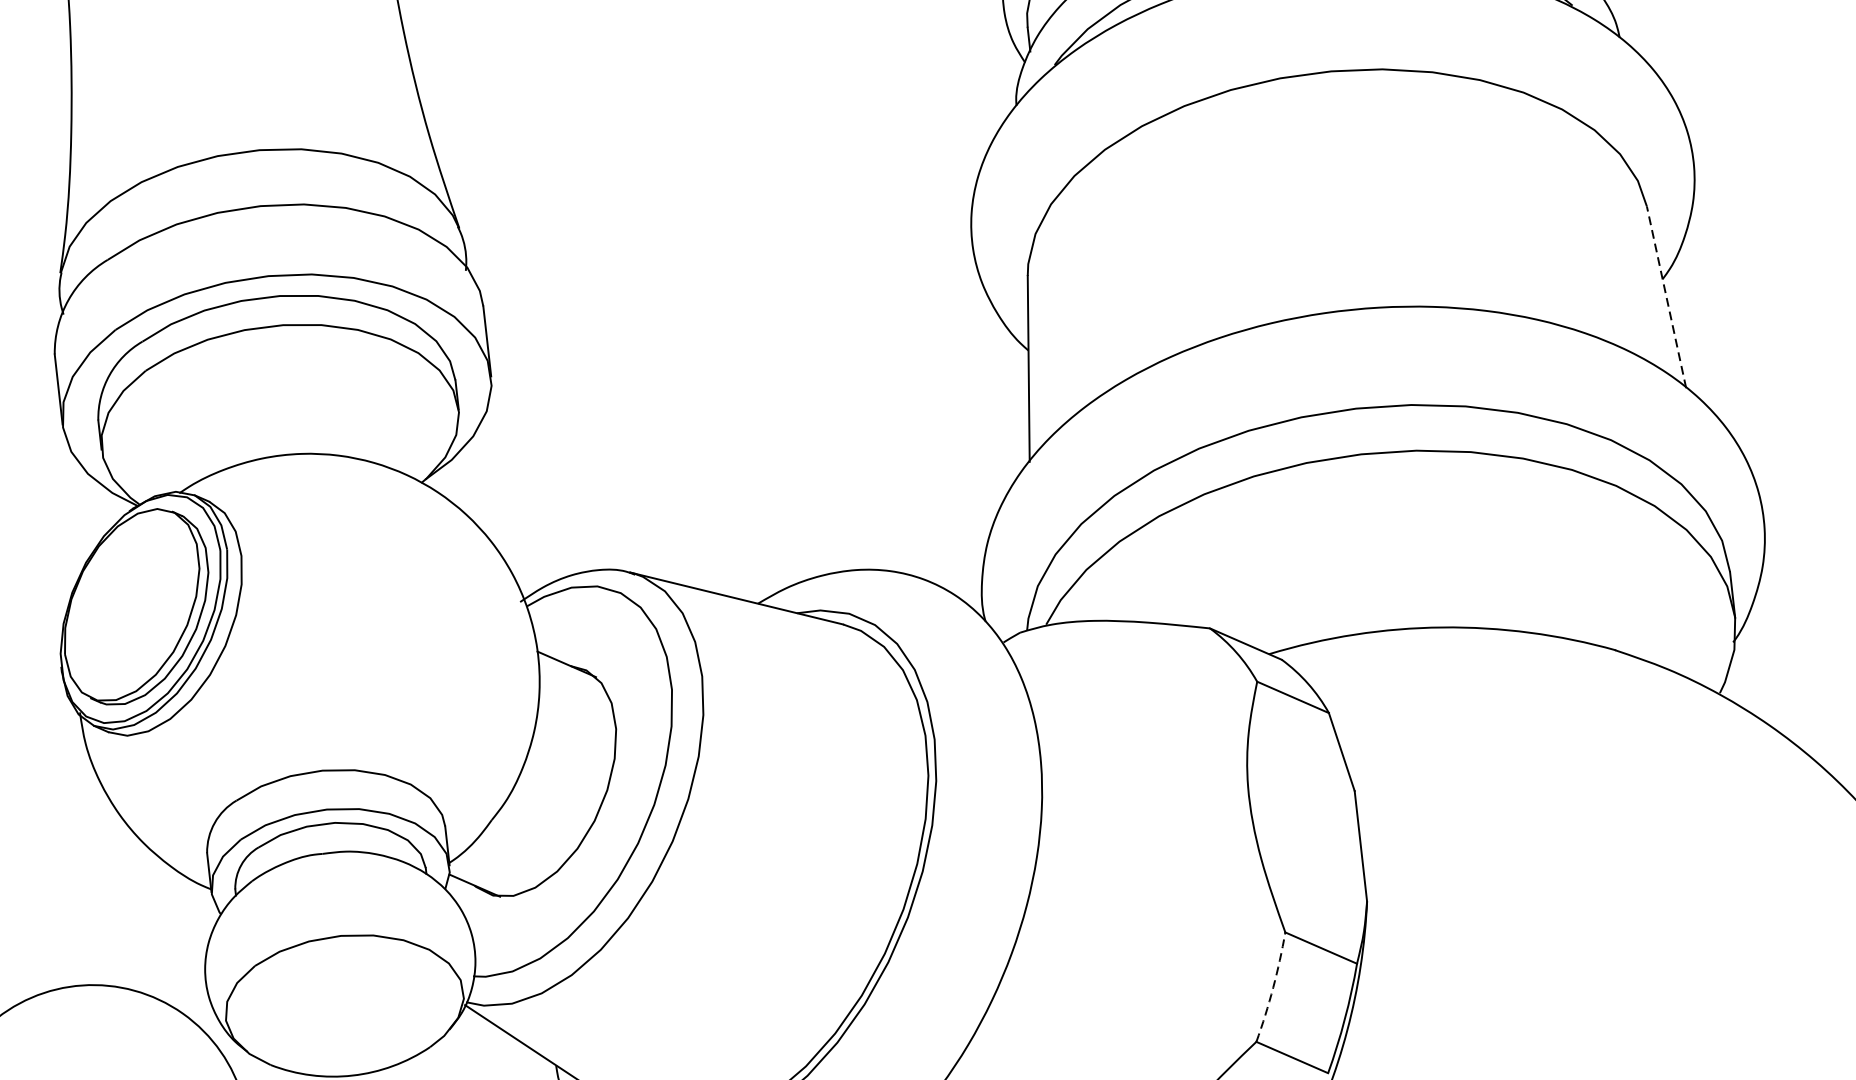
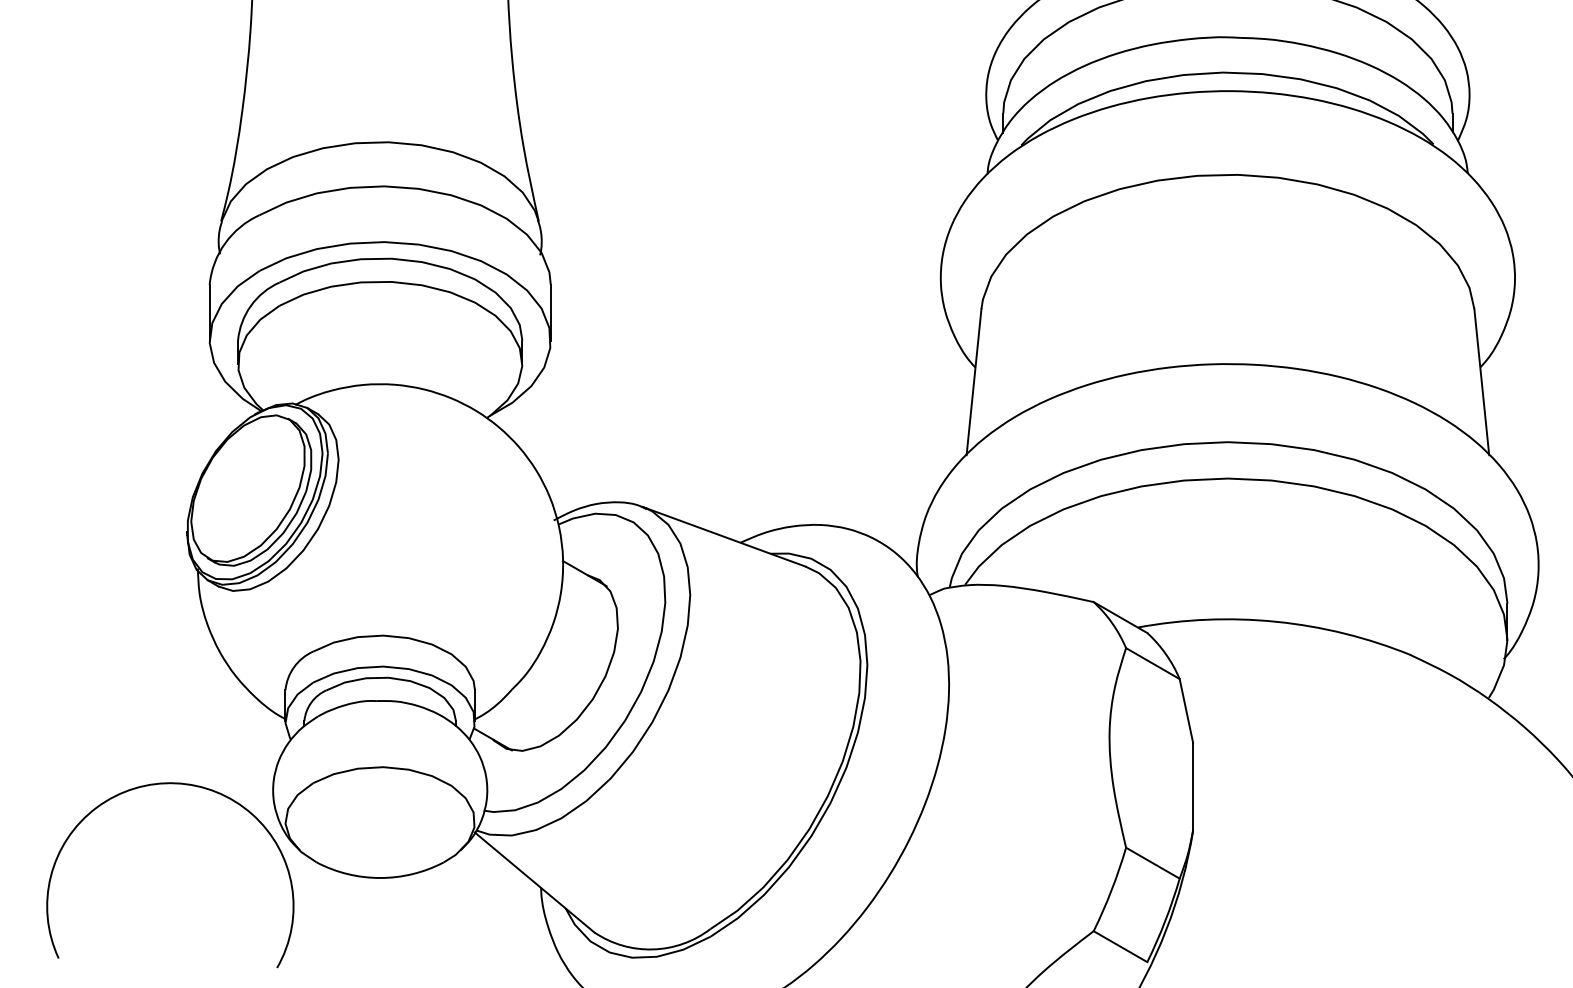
line: (1666, 297) -> (1481, 382), dashed -> solid
arc: (1273, 988) -> (1111, 890), dashed -> solid

